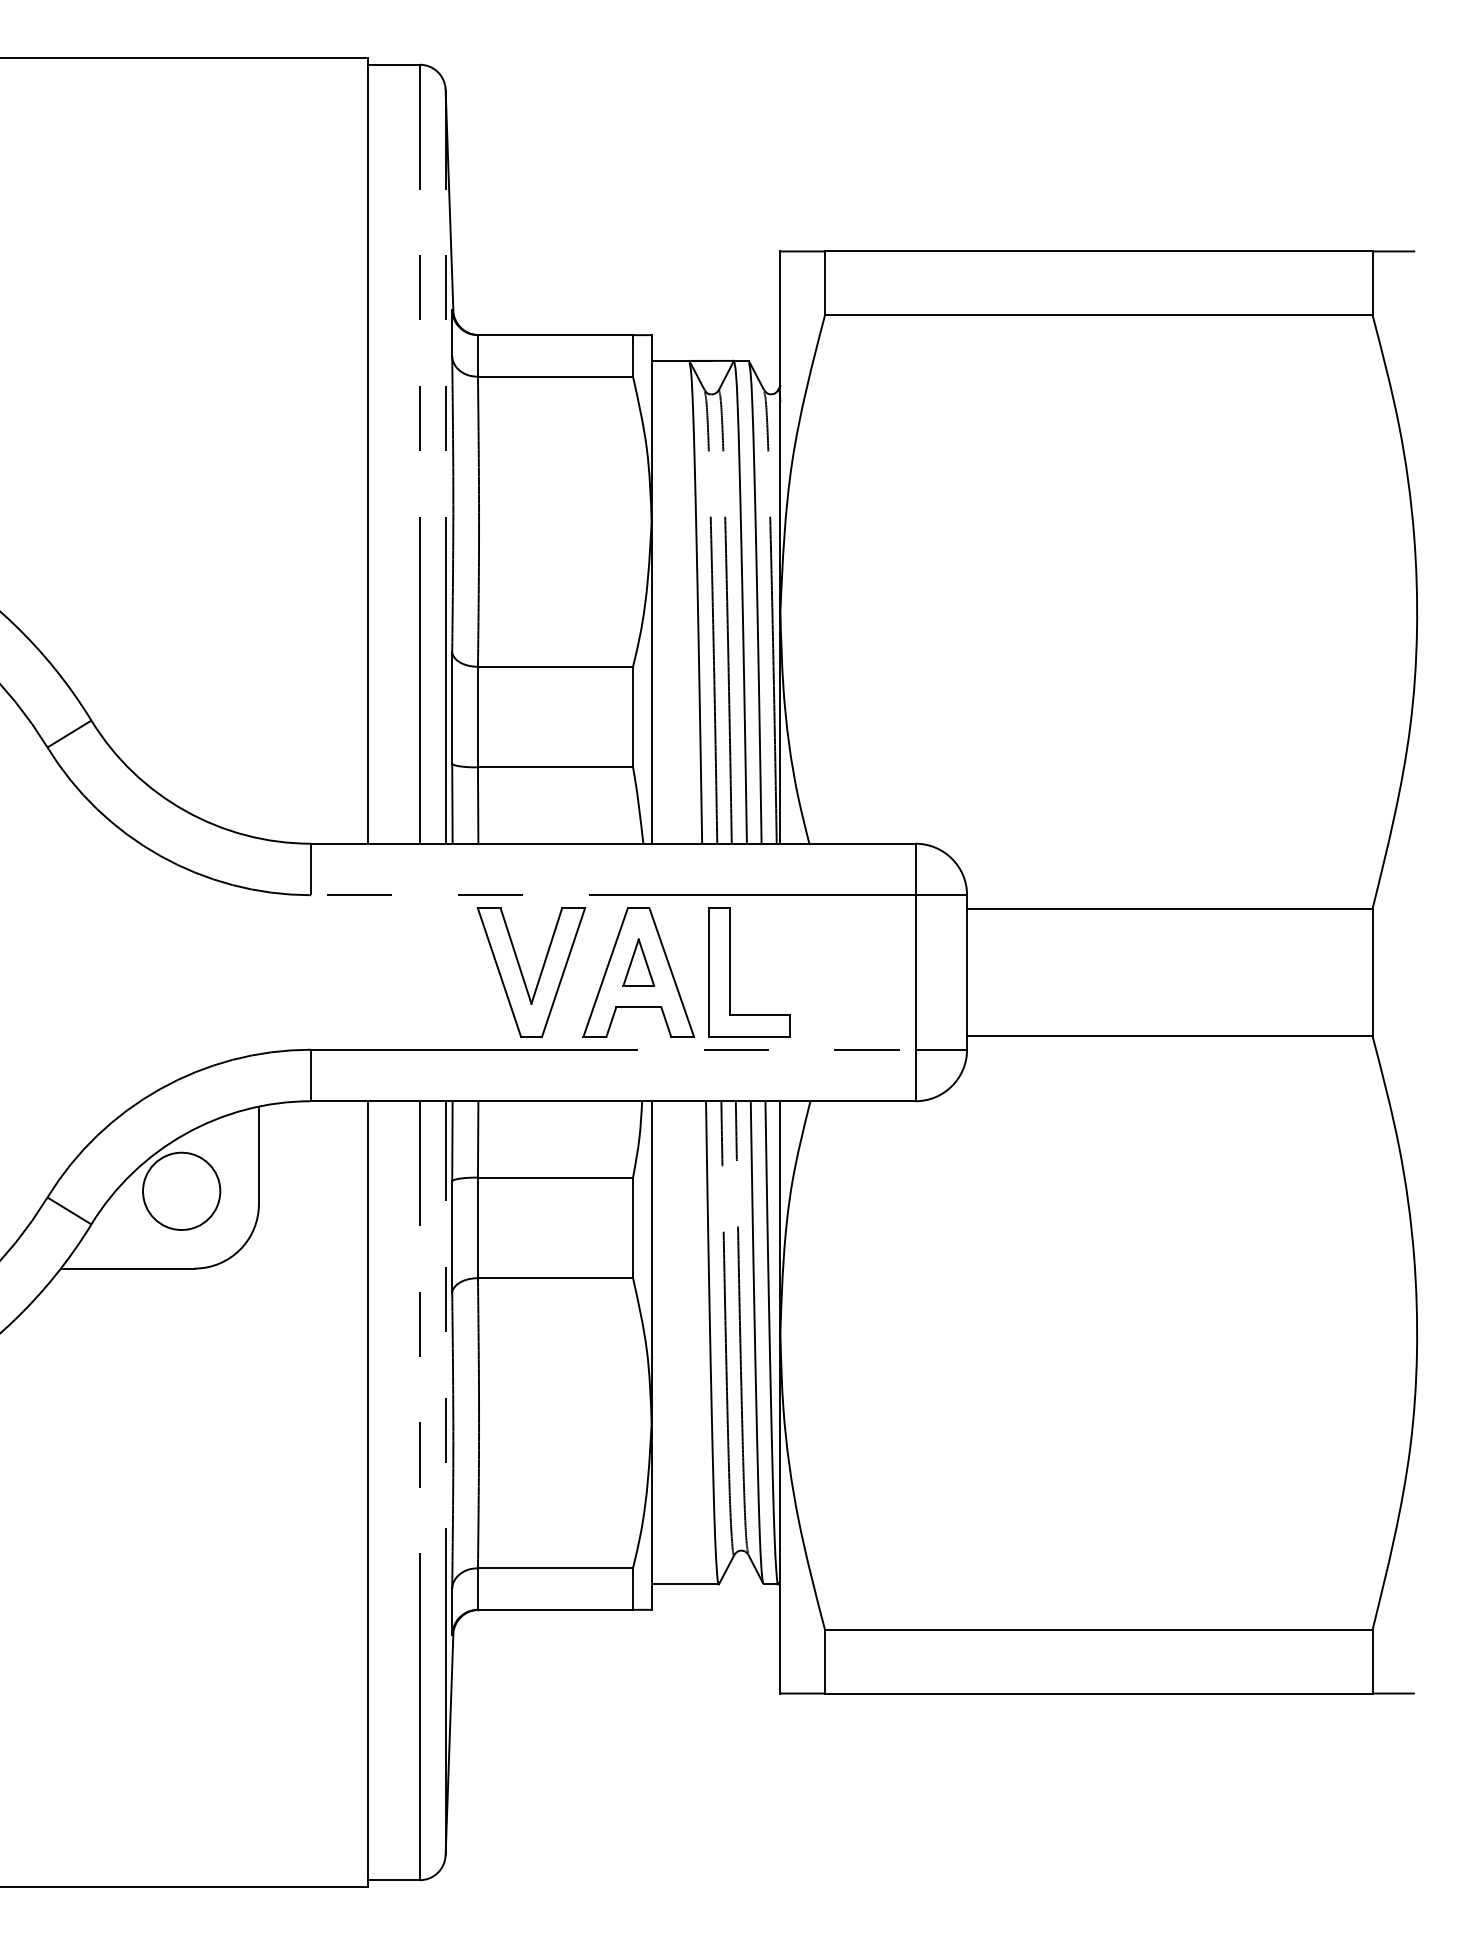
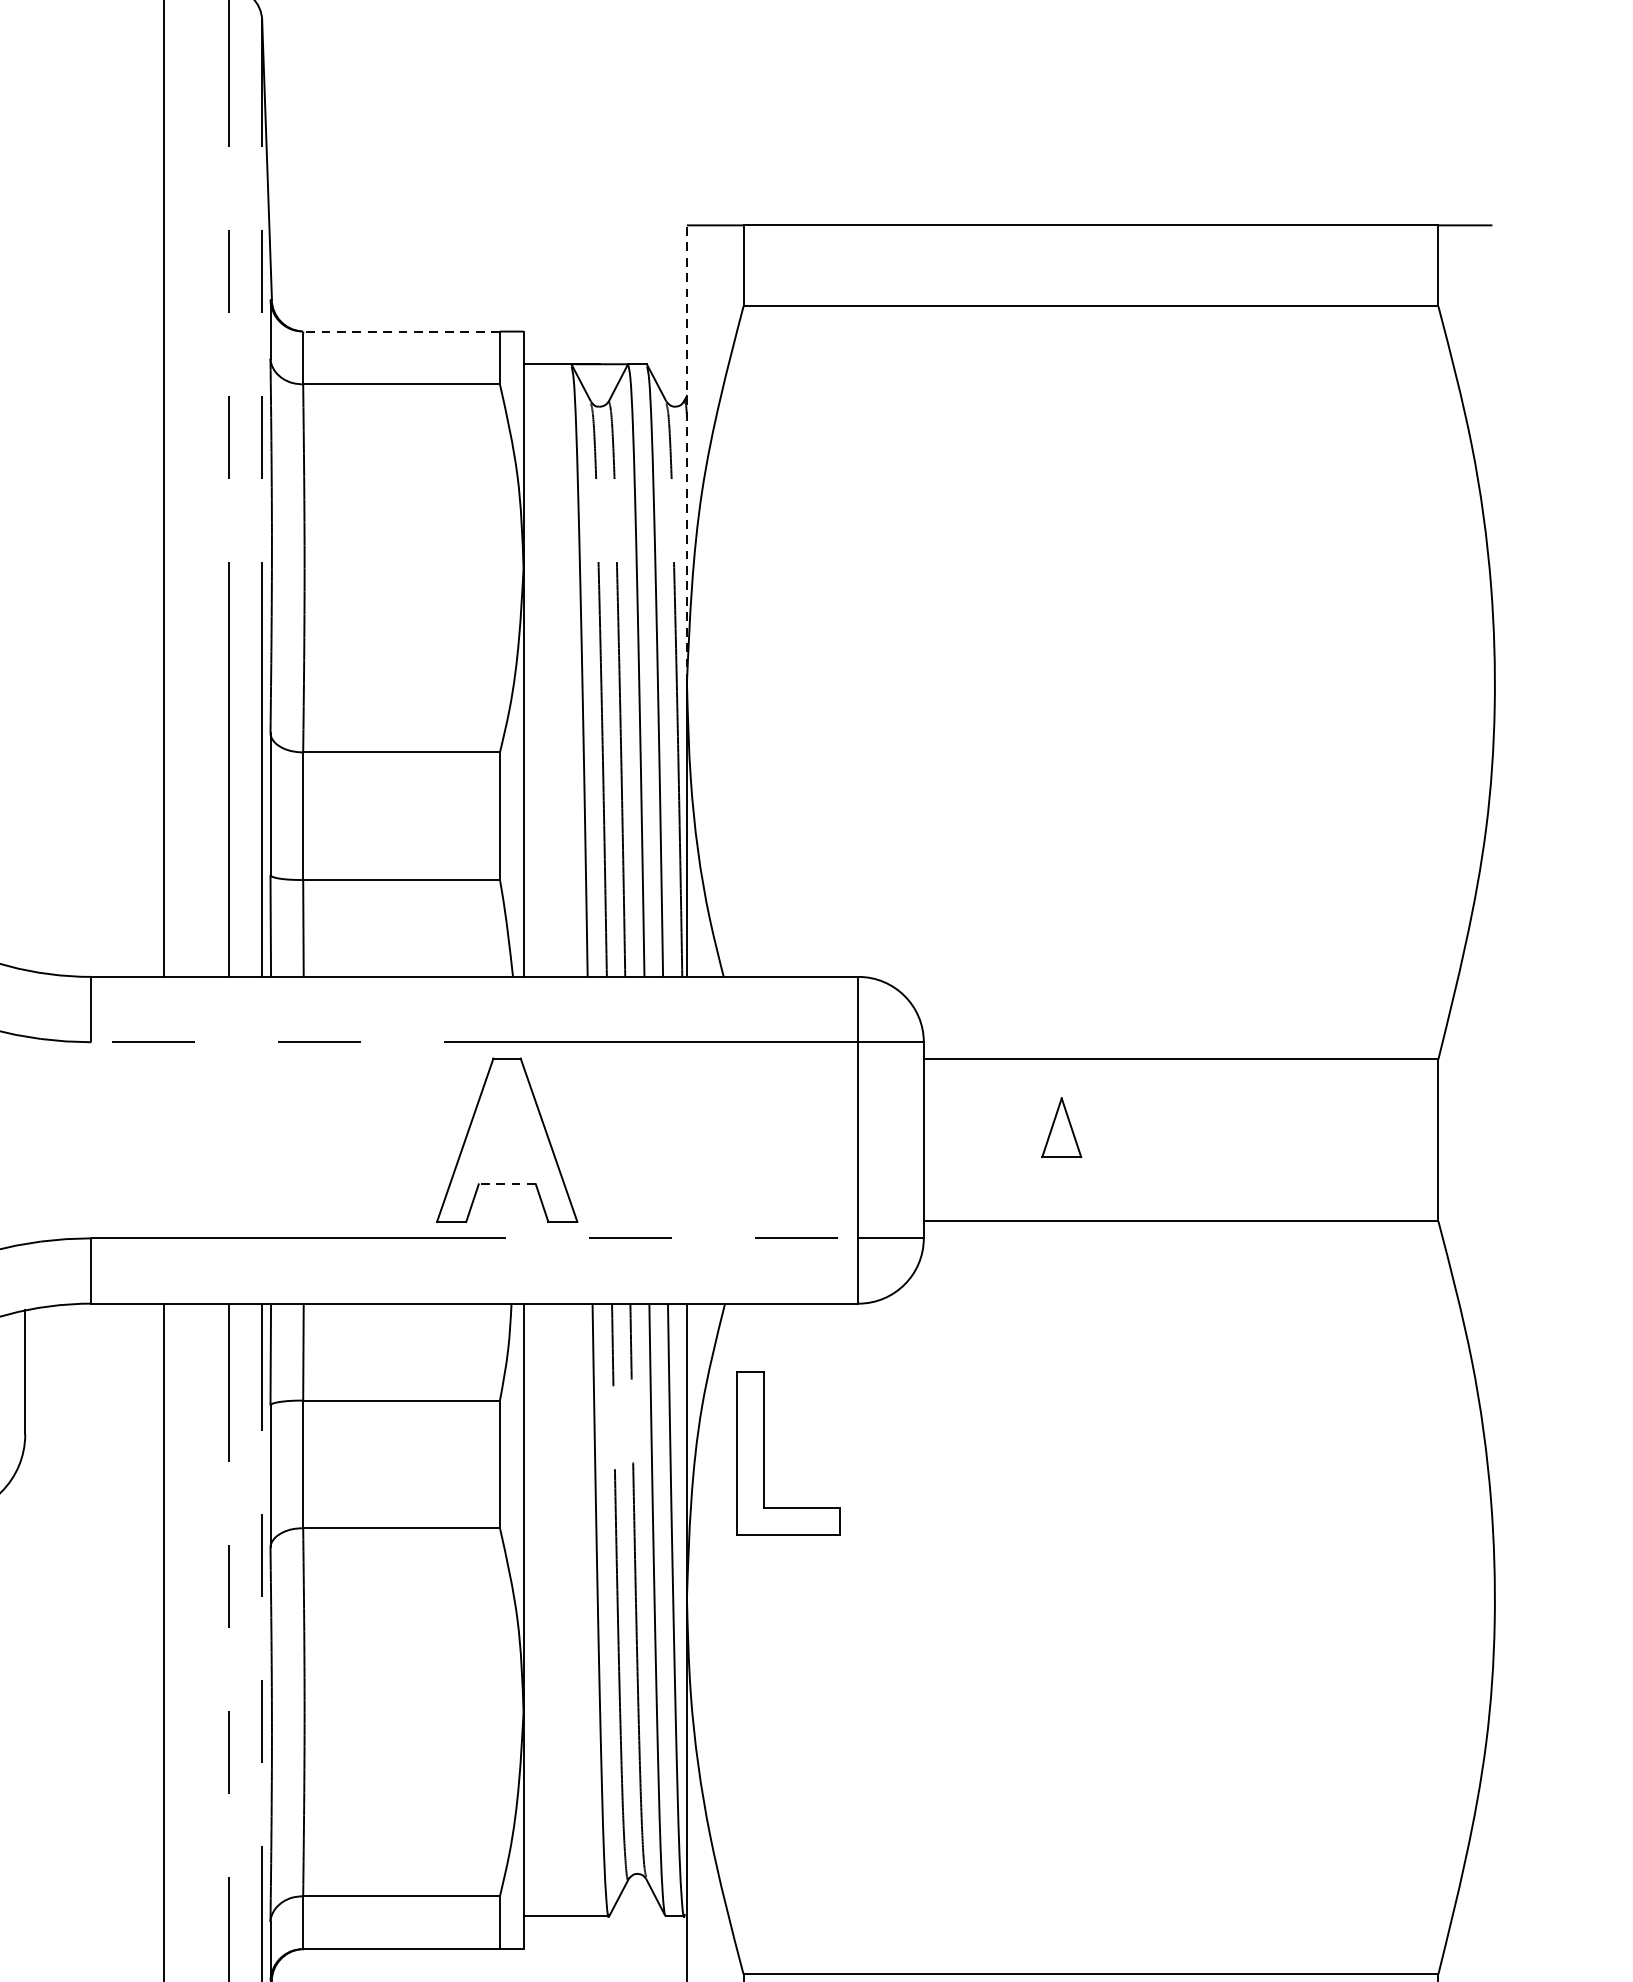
line: (555, 335) -> (401, 332), solid -> dashed
line: (780, 431) -> (687, 453), solid -> dashed
part: (638, 962) -> (1061, 1127), moved
part: (730, 972) -> (764, 1453), moved
part: (523, 975) -> (360, 1144), removed
line: (638, 1007) -> (506, 1184), solid -> dashed

